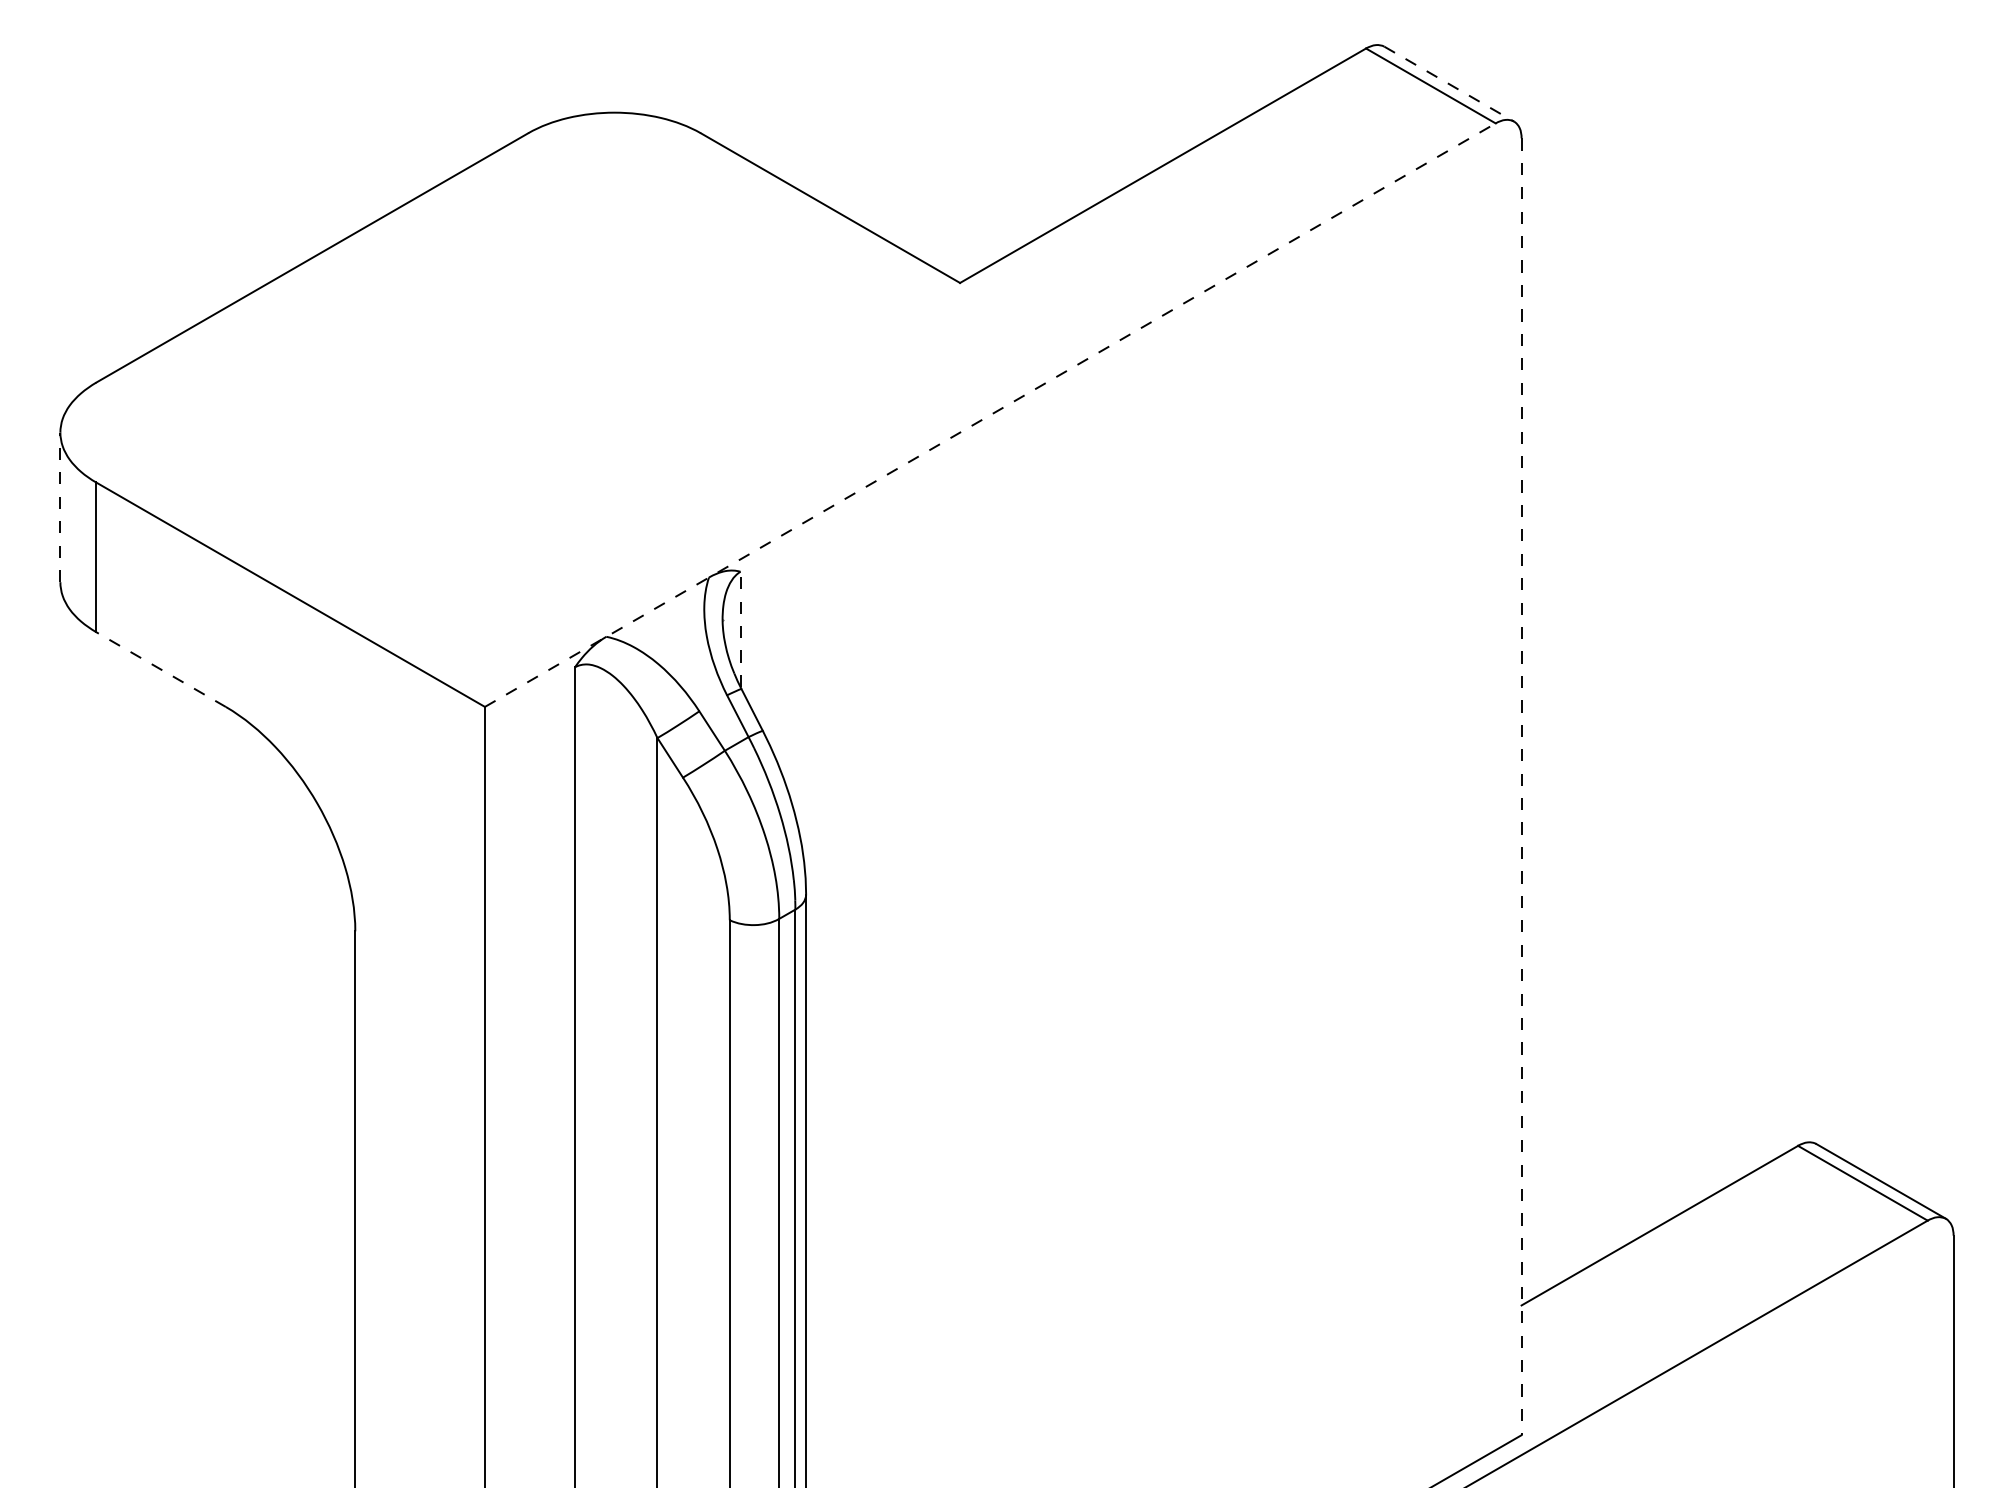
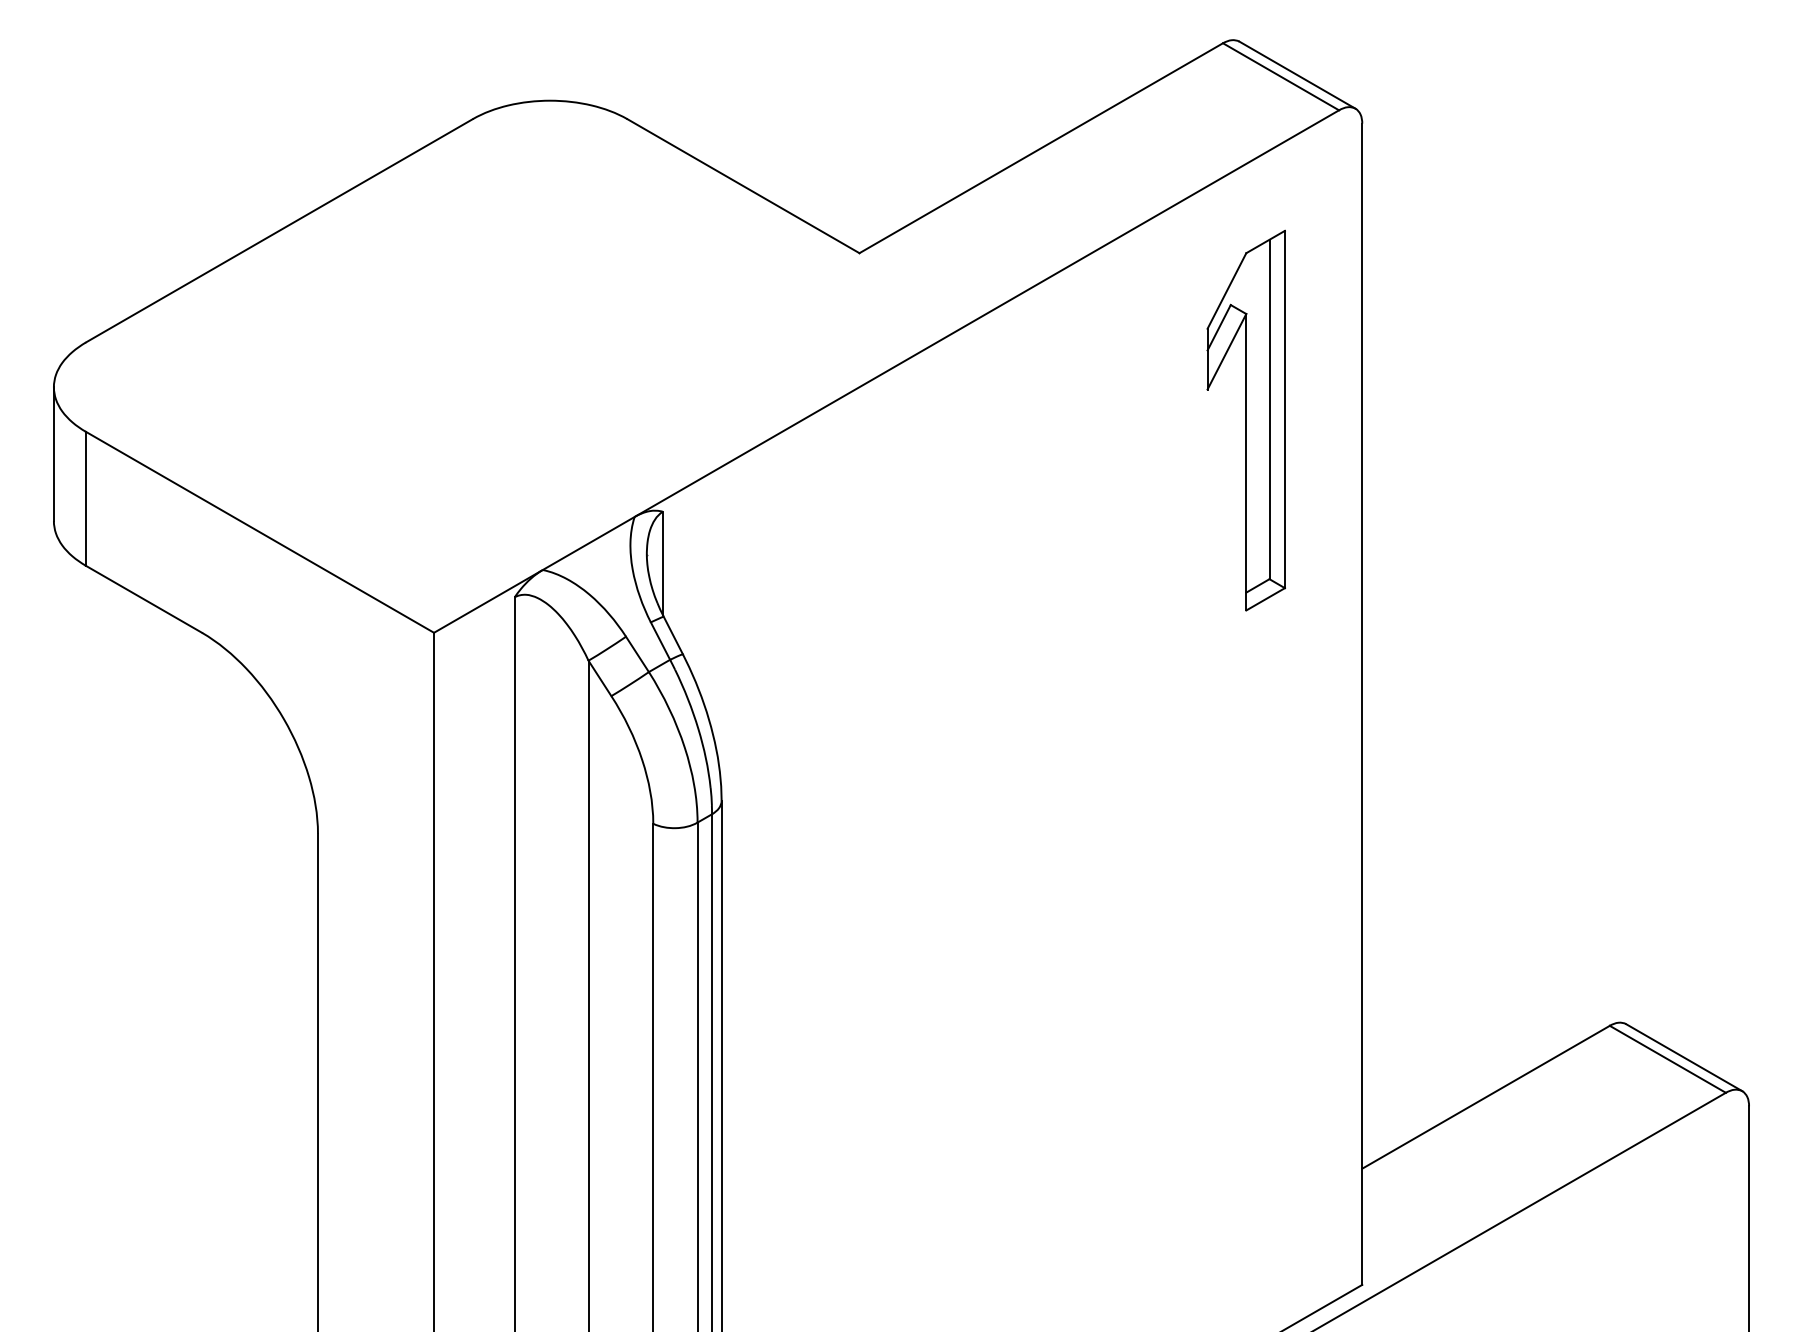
line: (1449, 84) -> (1297, 75), dashed -> solid
line: (990, 415) -> (886, 371), dashed -> solid
part: (1391, 469) -> (1245, 420), added
line: (60, 507) -> (54, 454), dashed -> solid
line: (740, 629) -> (662, 563), dashed -> solid
line: (161, 669) -> (144, 599), dashed -> solid
line: (1521, 787) -> (1362, 704), dashed -> solid

